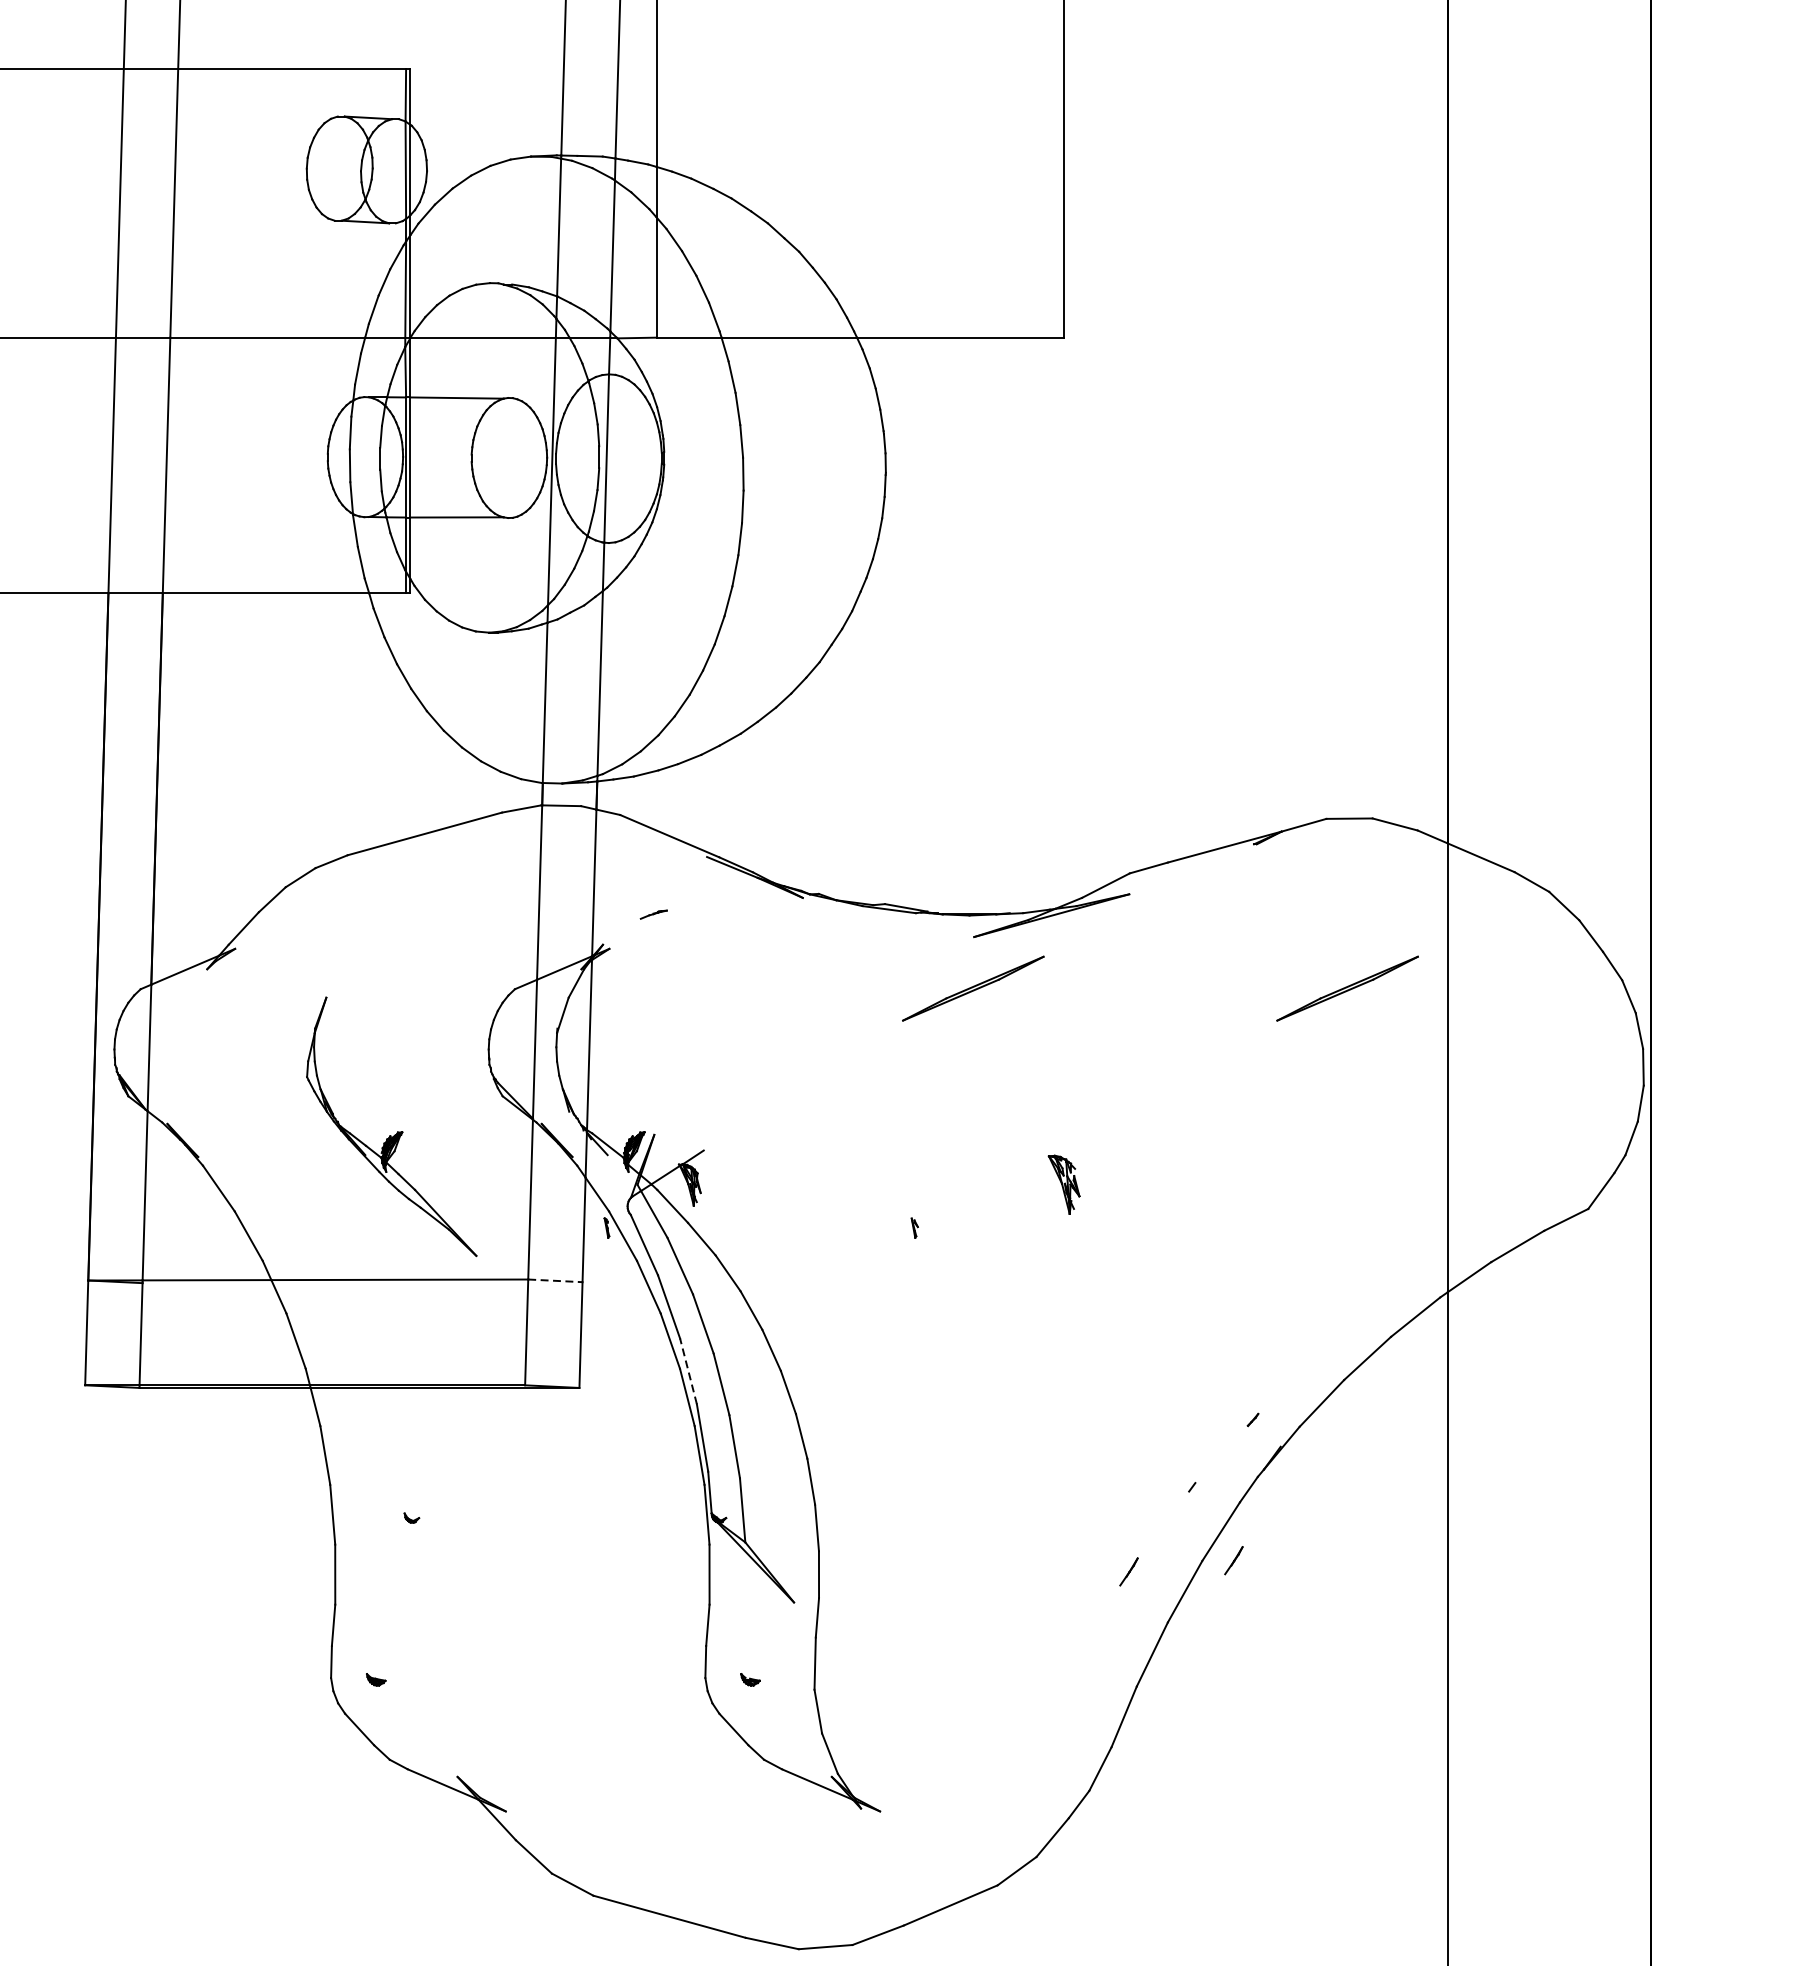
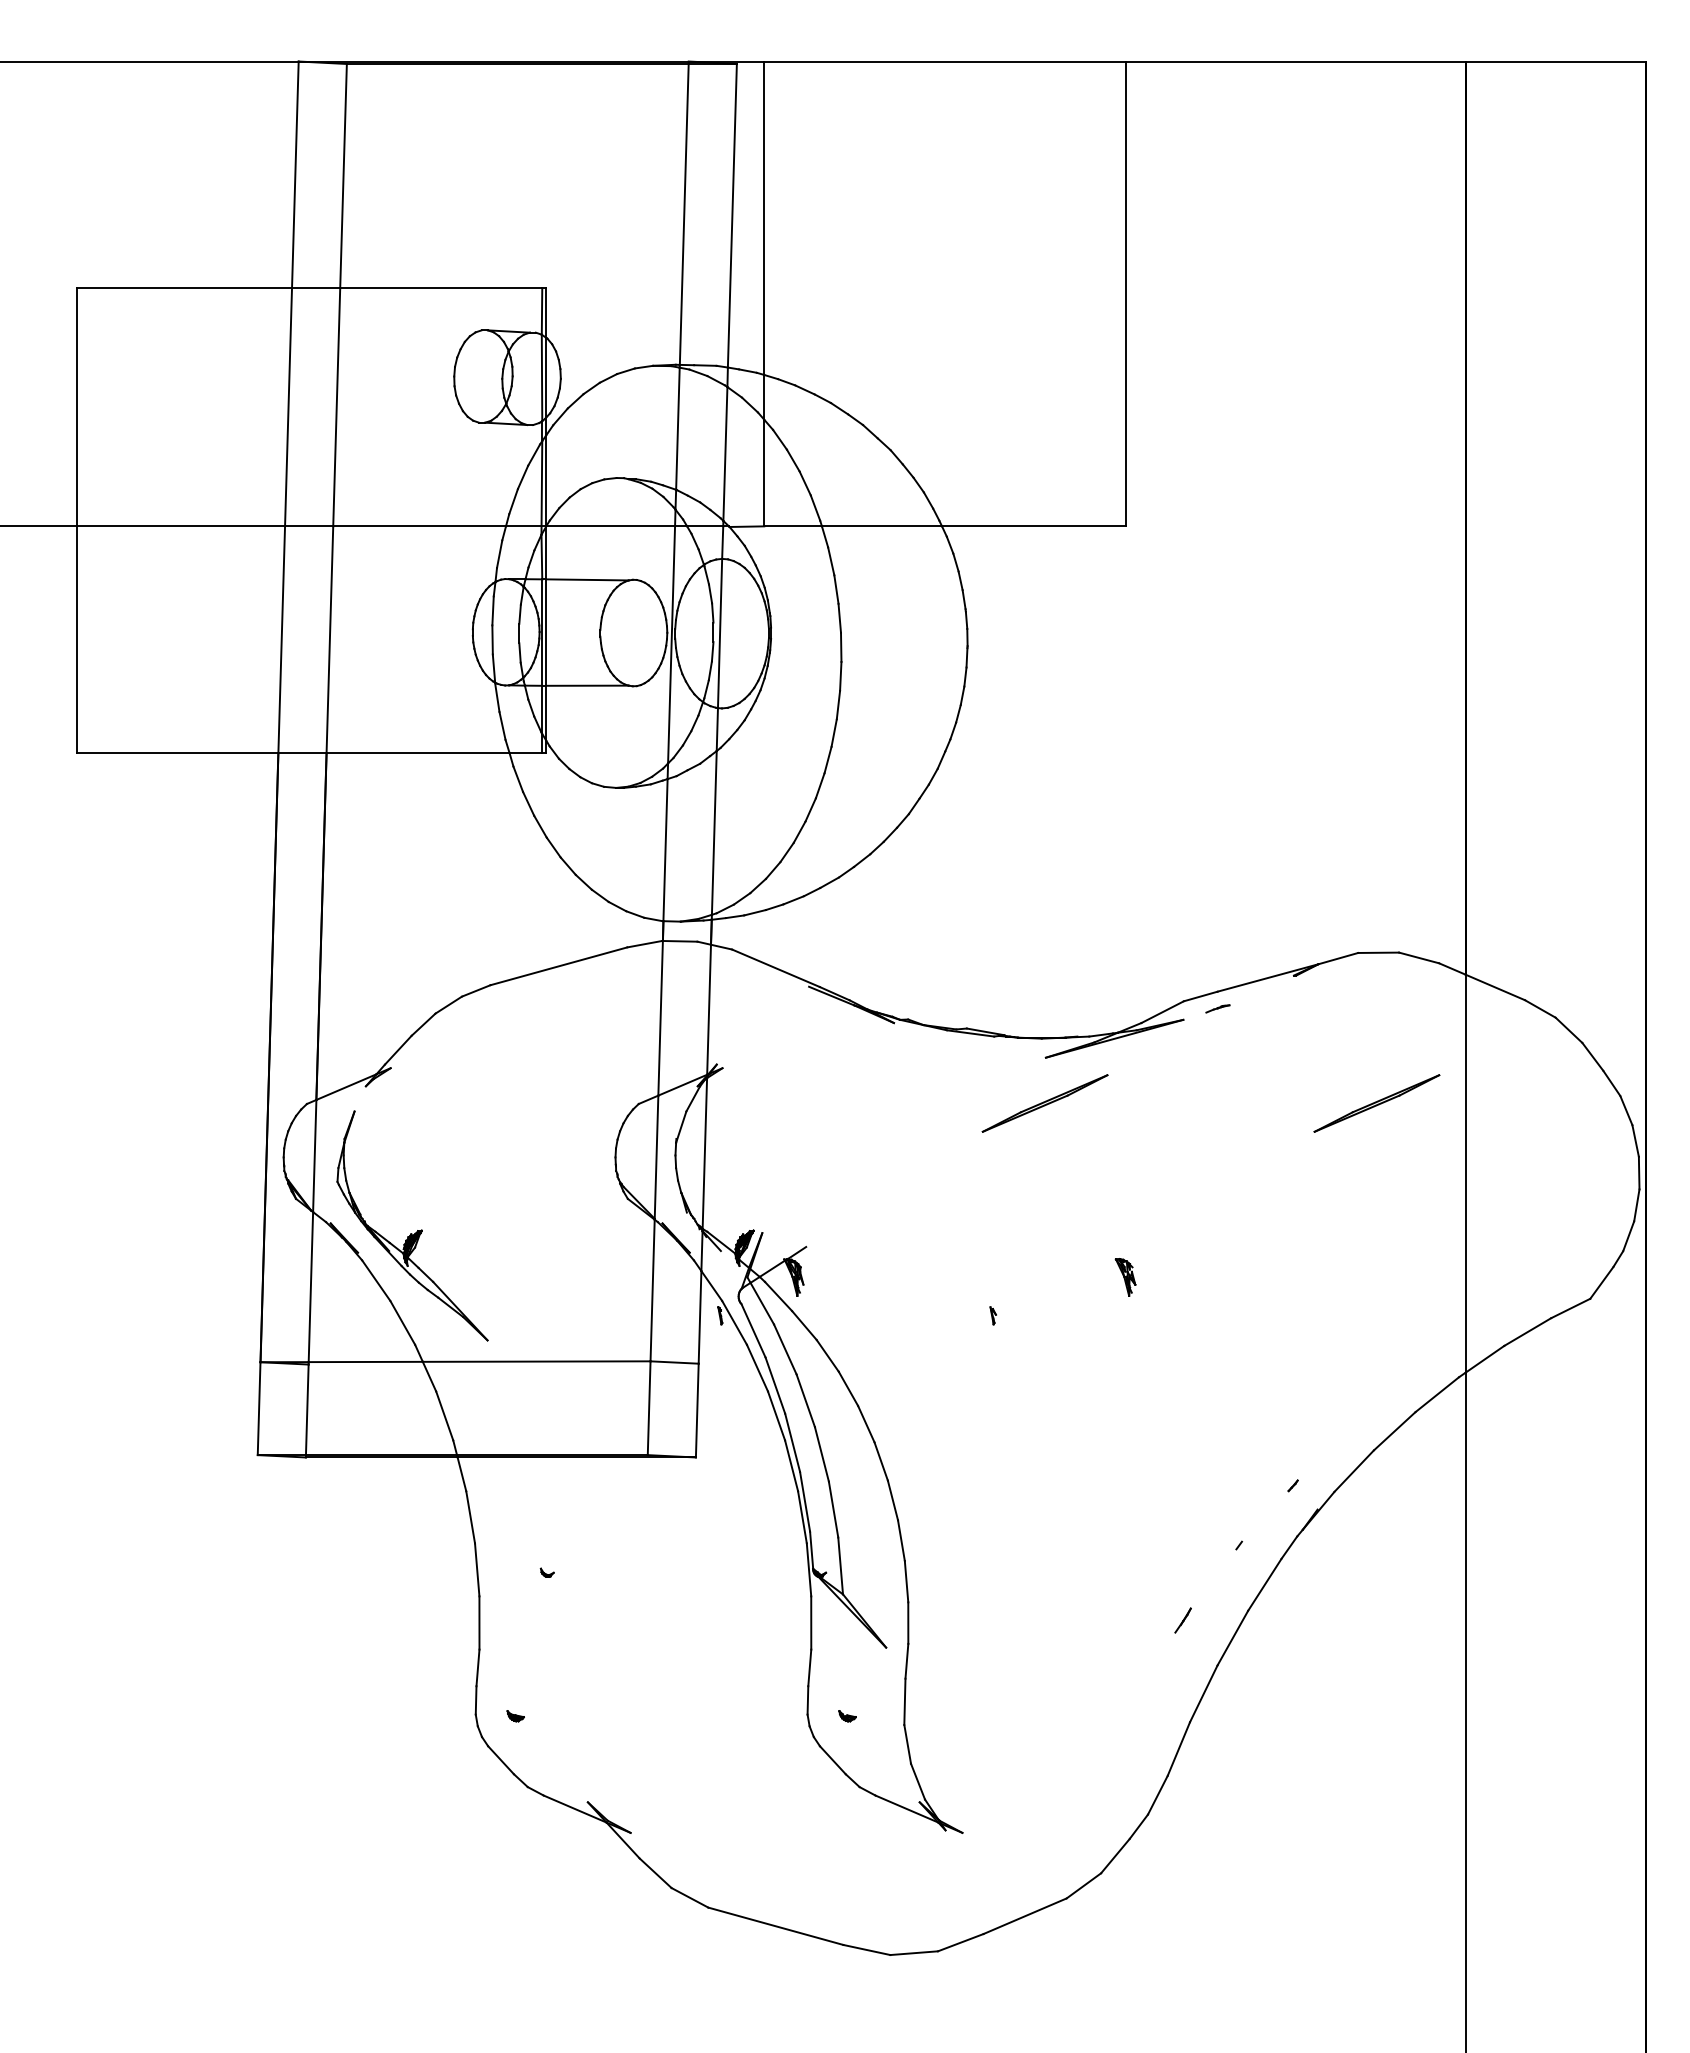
part: (653, 914) -> (1217, 1008), moved
part: (397, 1131) -> (417, 1230), moved
part: (1063, 1184) -> (1125, 1277), size x0.71
line: (556, 1280) -> (675, 1362), dashed -> solid
line: (688, 1371) -> (792, 1442), dashed -> solid
line: (1233, 1560) -> (1275, 1610), removed

